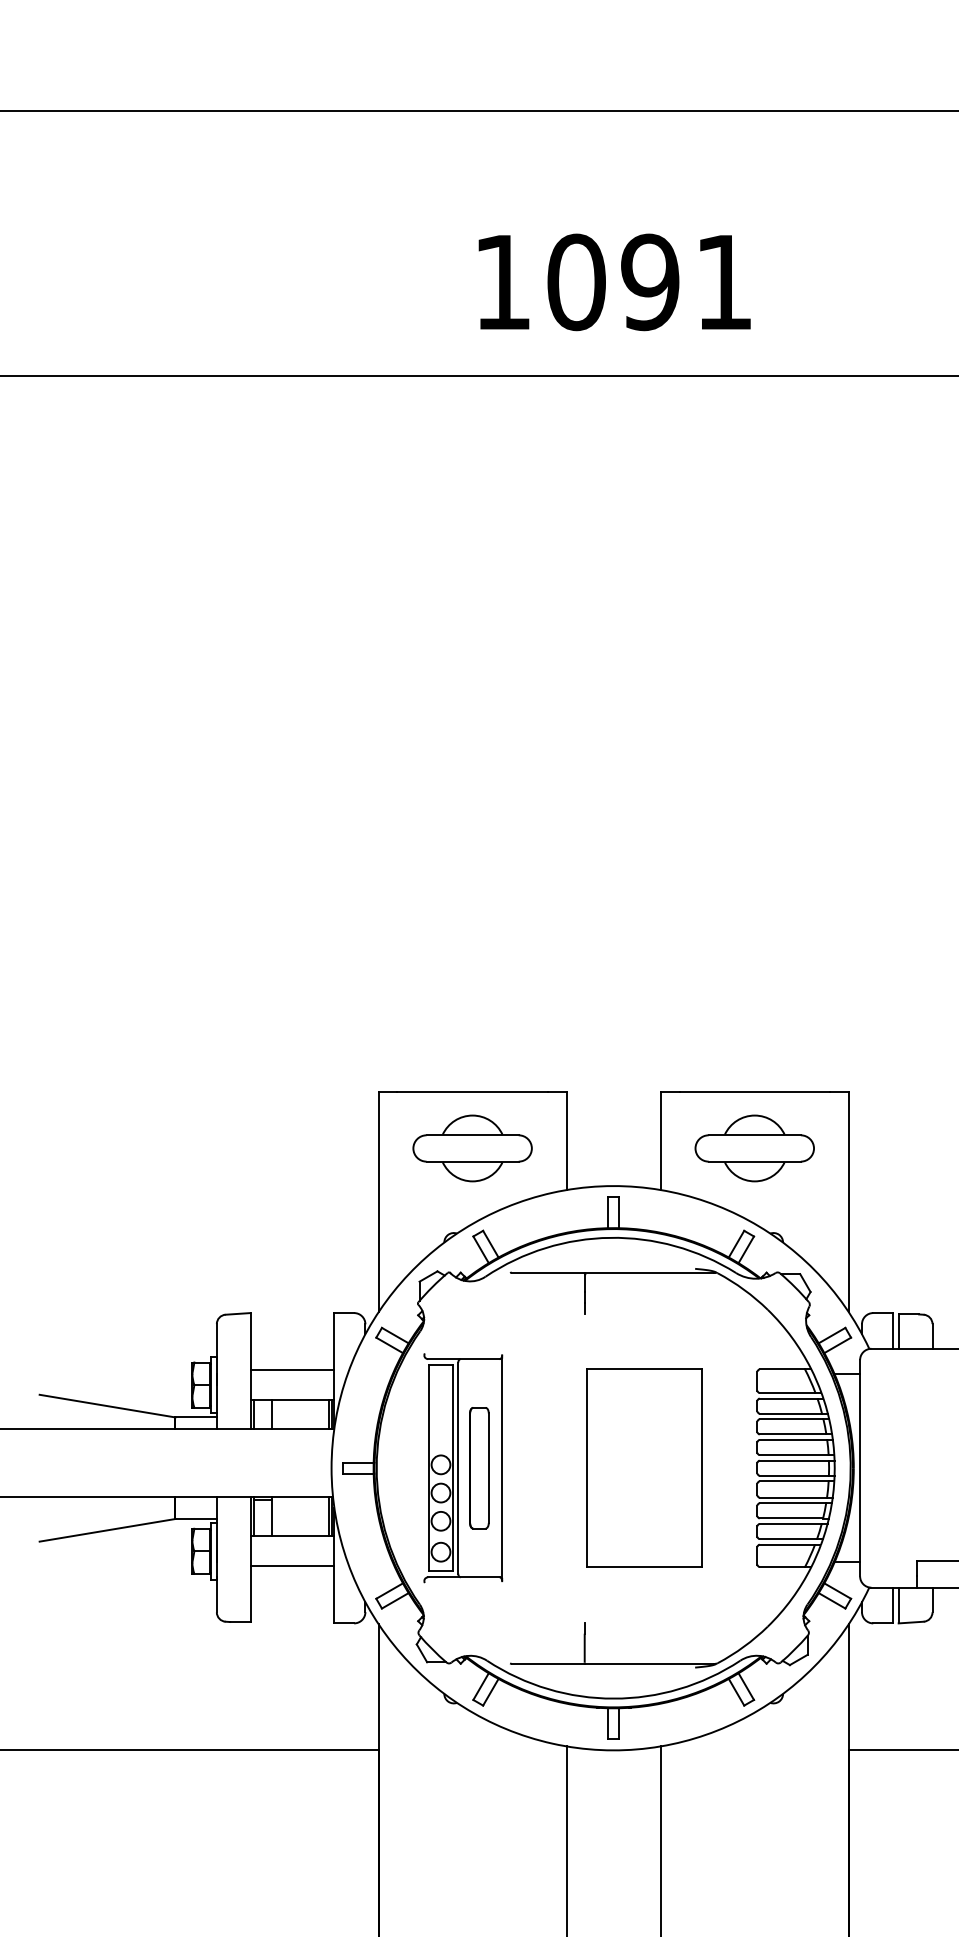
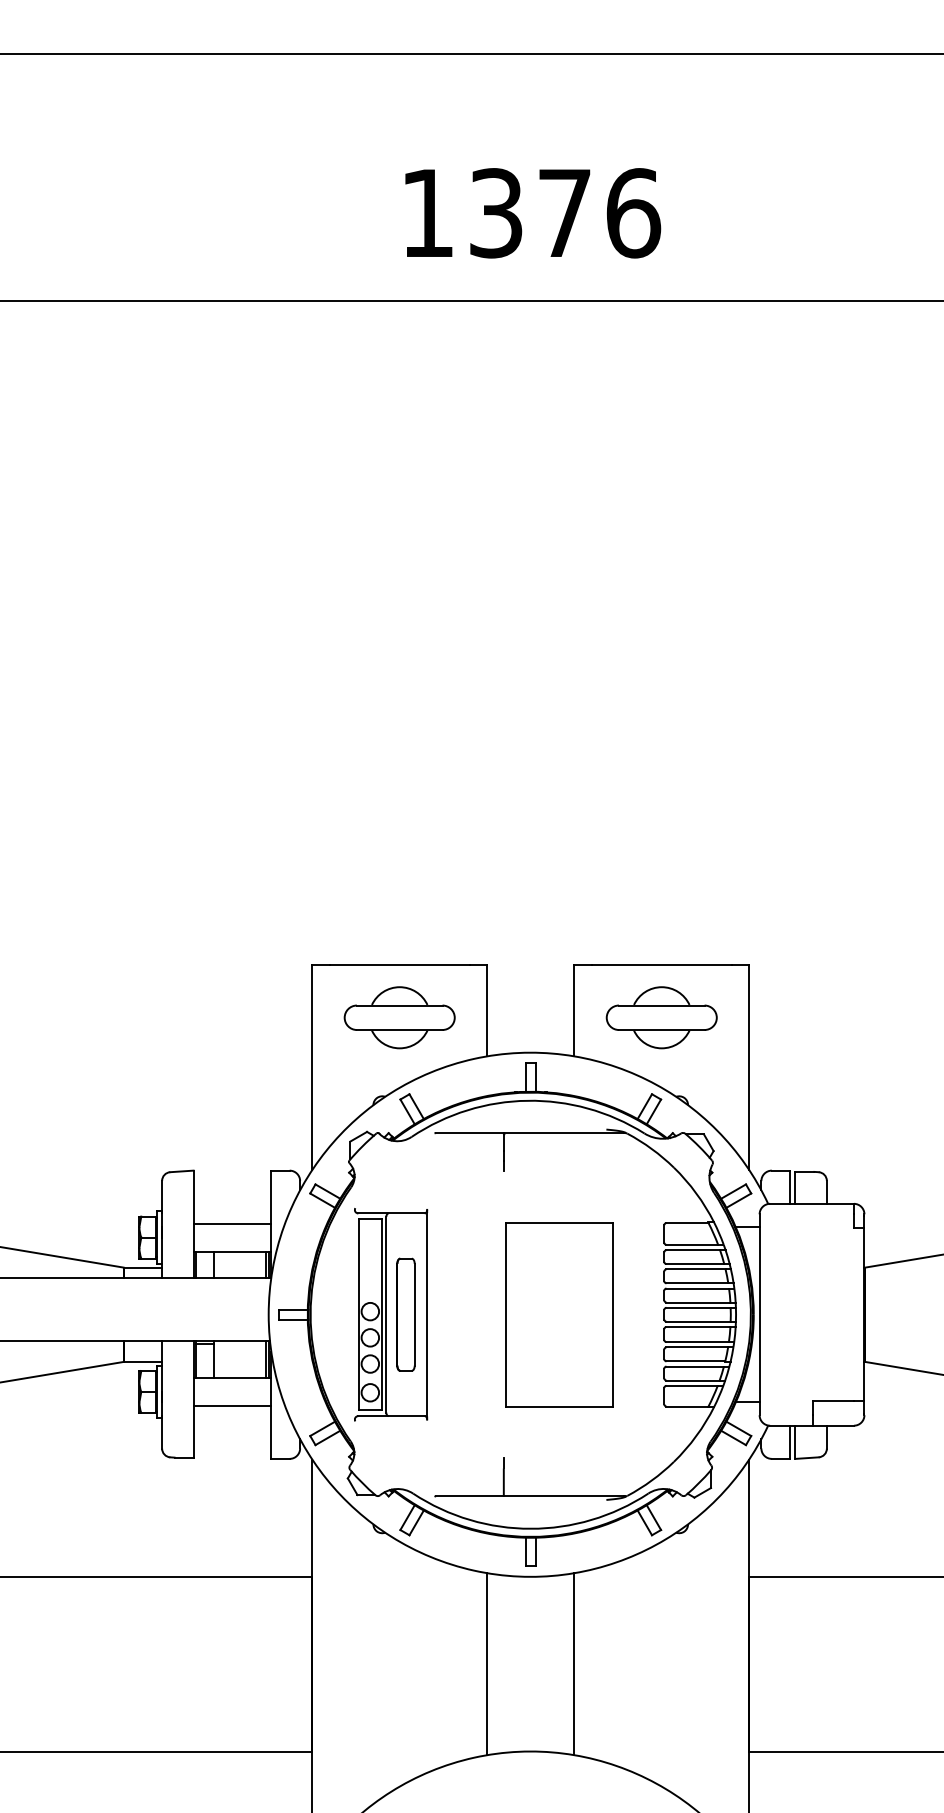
text: (651, 282) -> (565, 213), 1091 -> 1376

